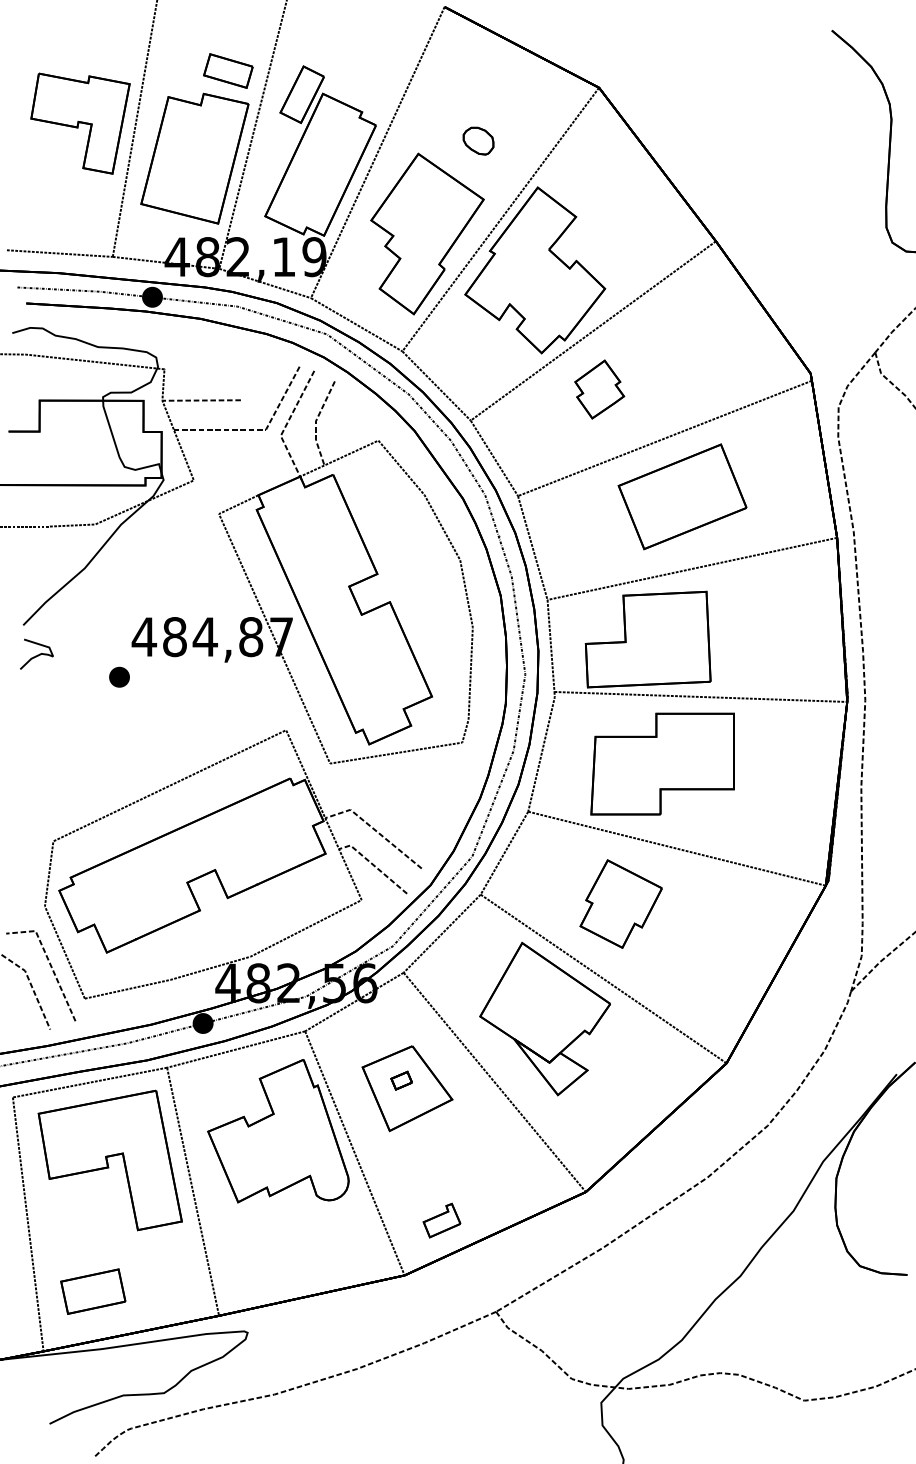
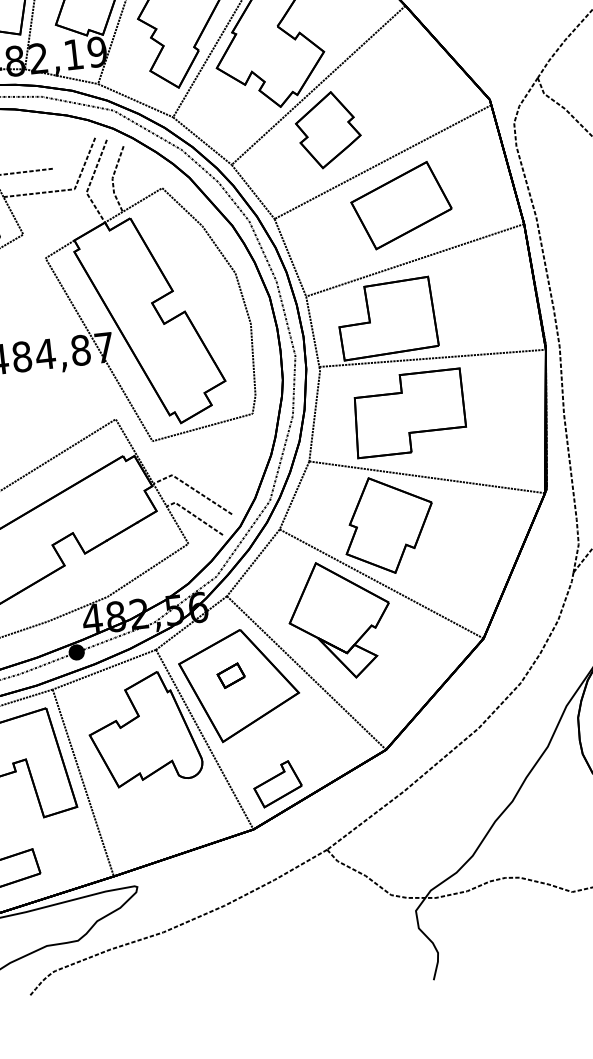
part: (599, 389) -> (328, 129), size x1.67
part: (621, 903) -> (389, 524), size x1.43
part: (407, 1088) -> (239, 685), size x1.67
part: (441, 1220) -> (277, 784), size x1.67

